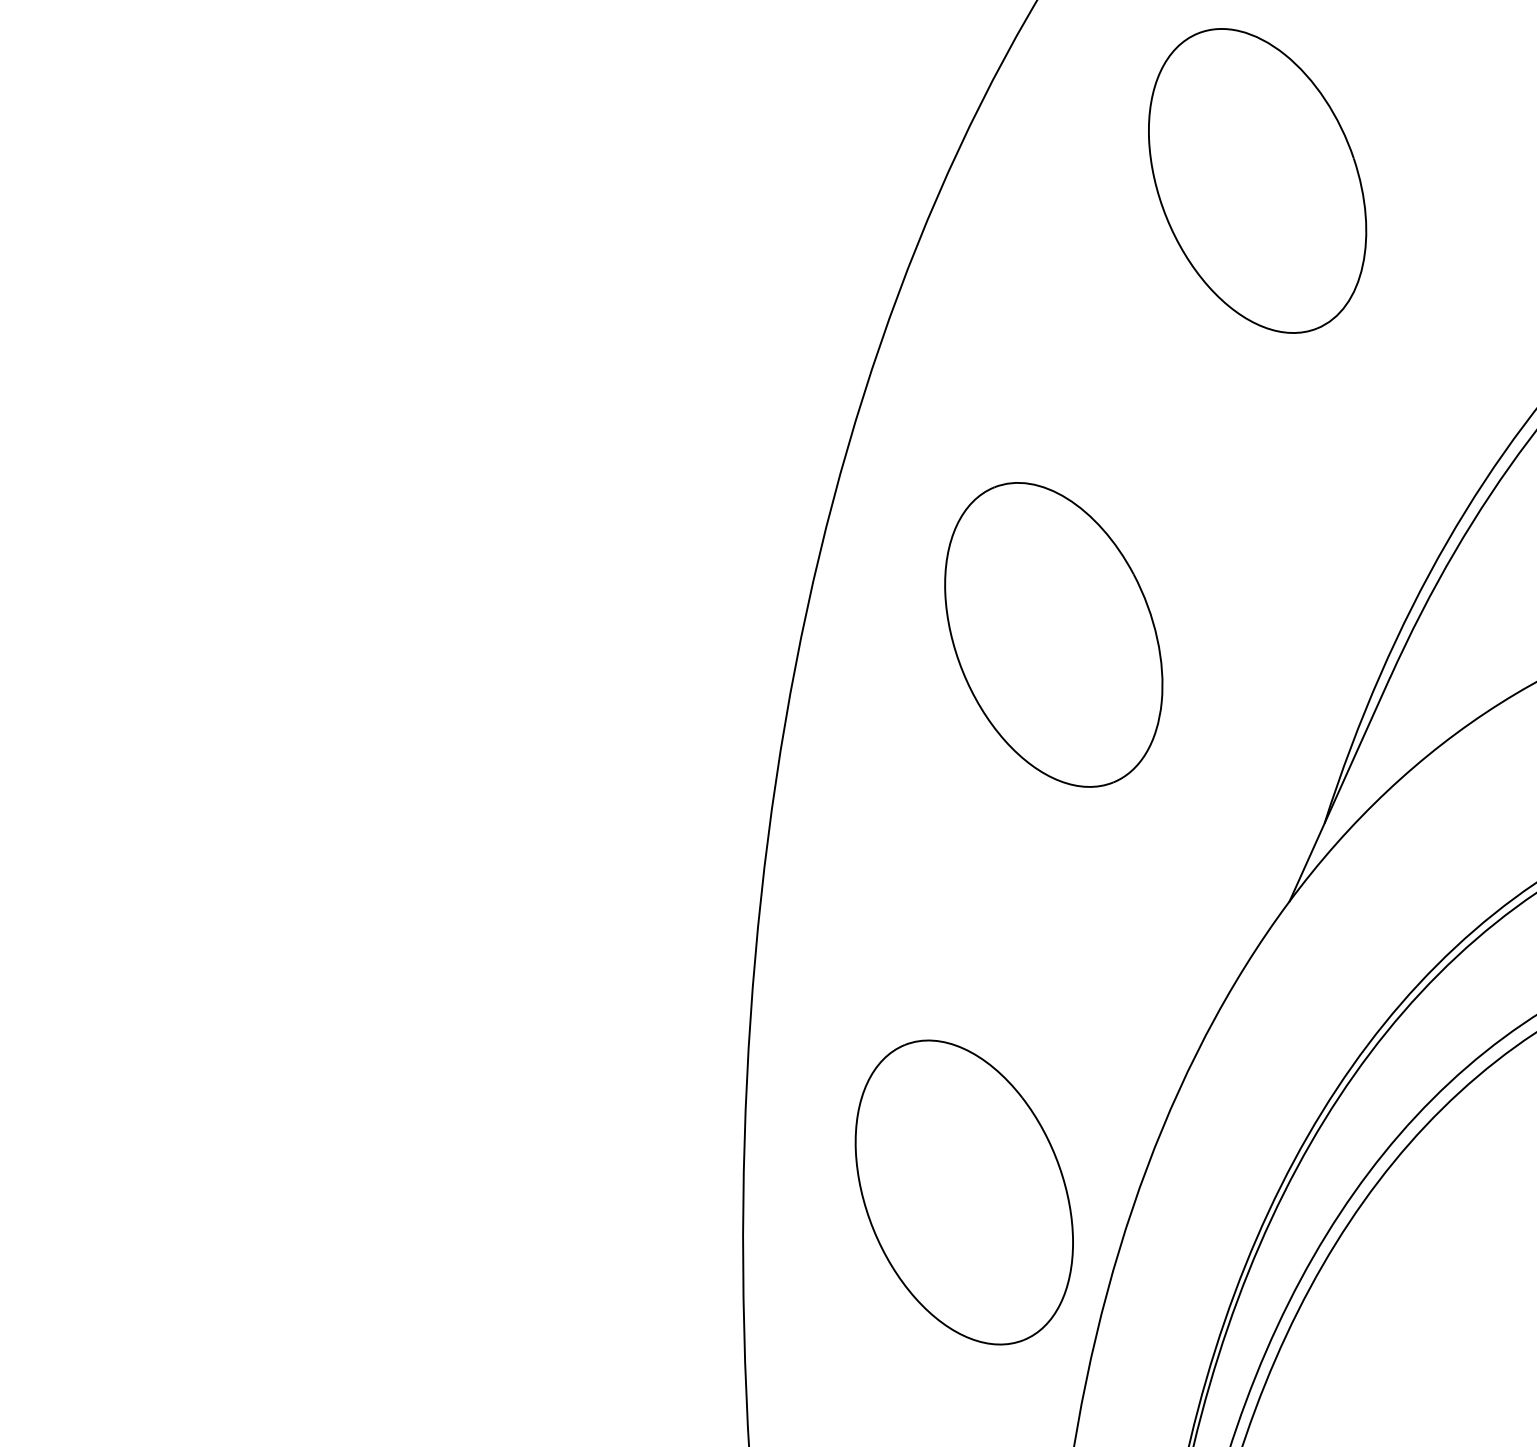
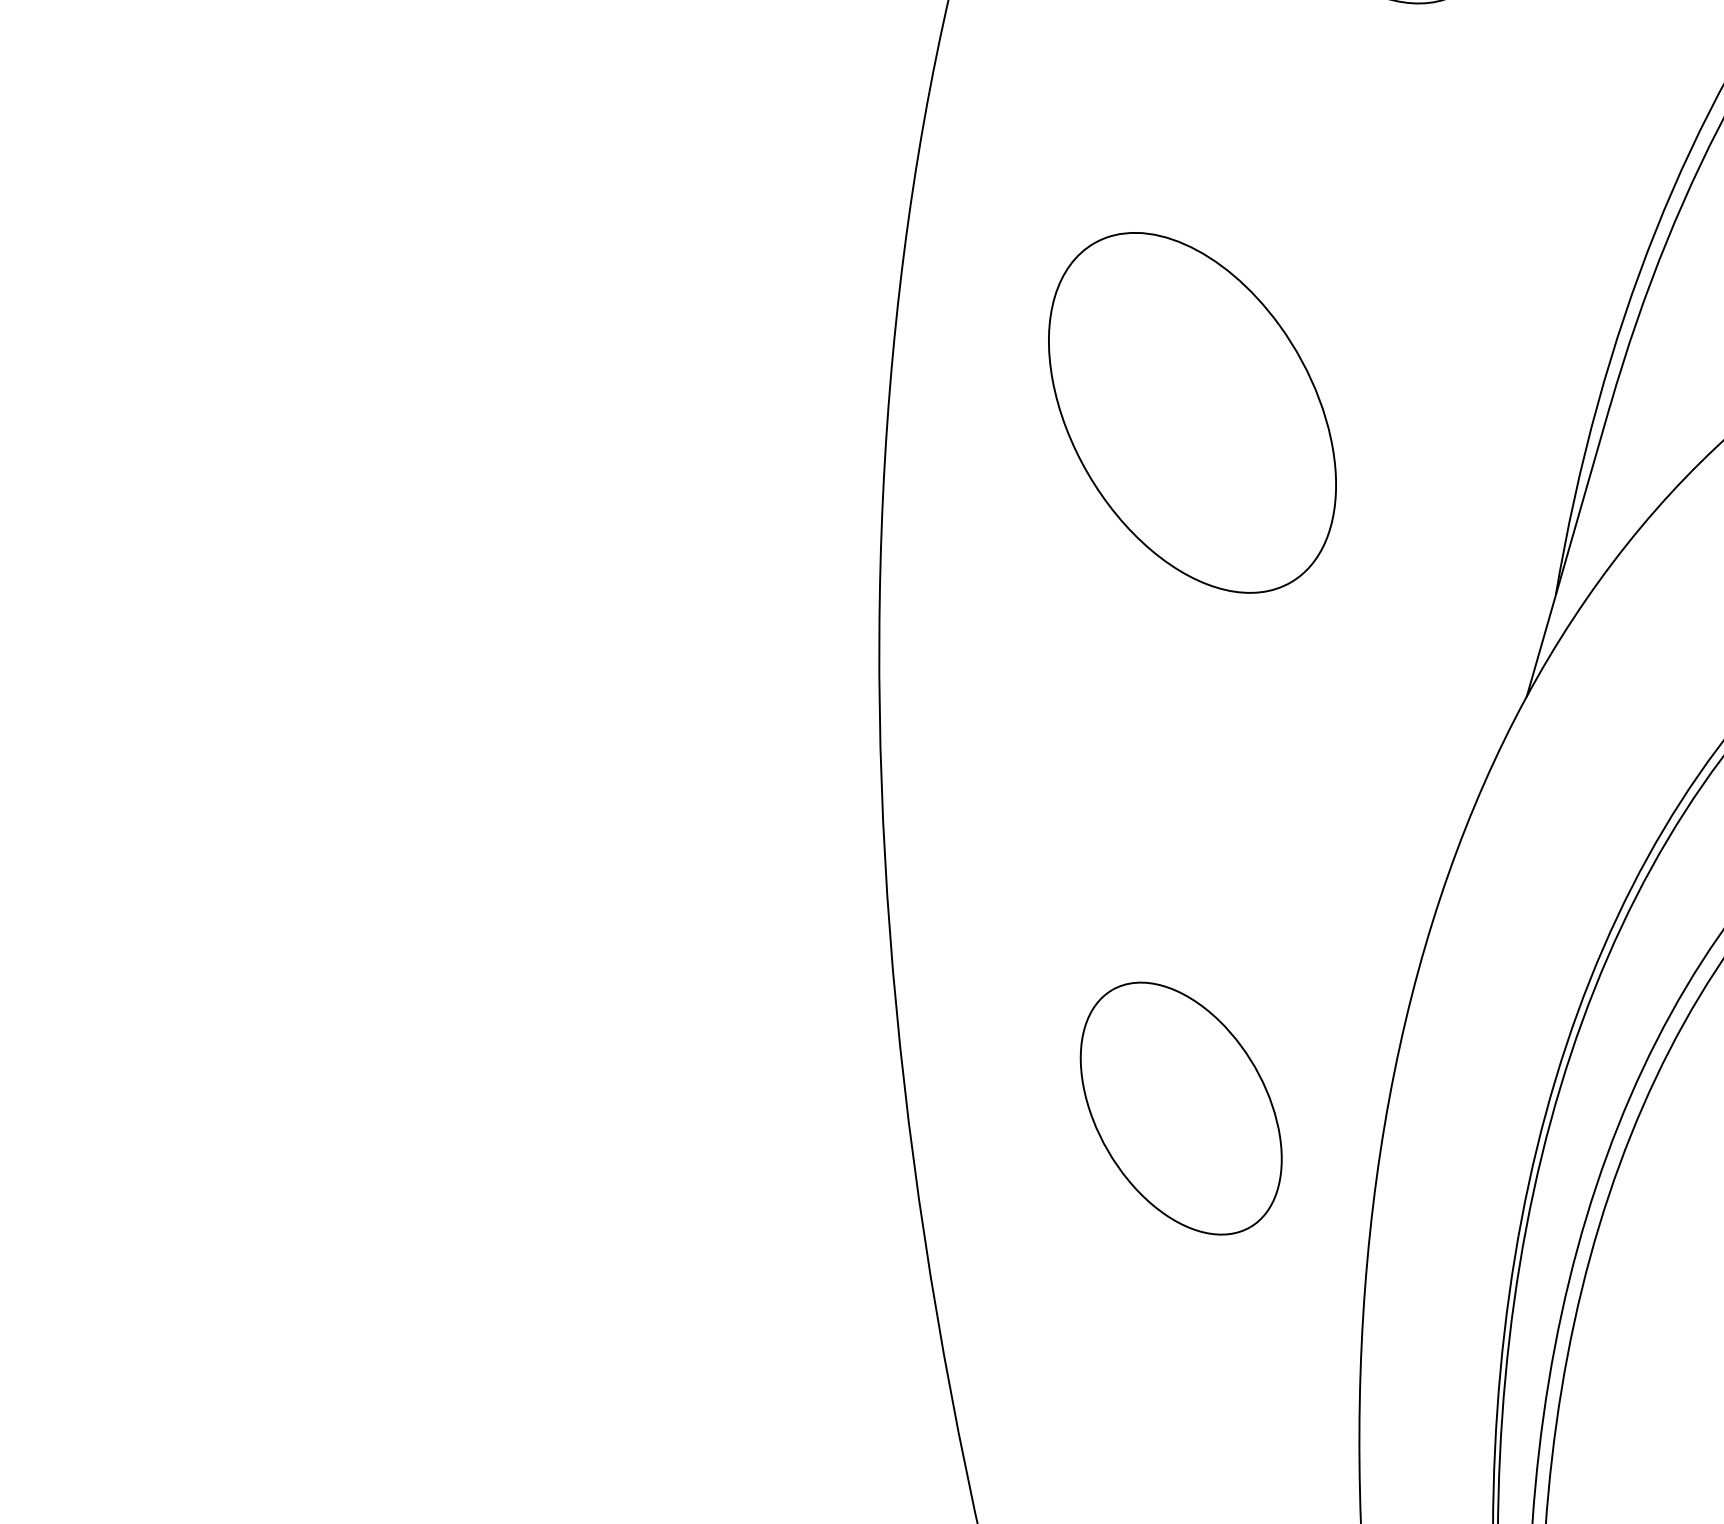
part: (963, 1192) -> (1180, 1108), size x0.7

